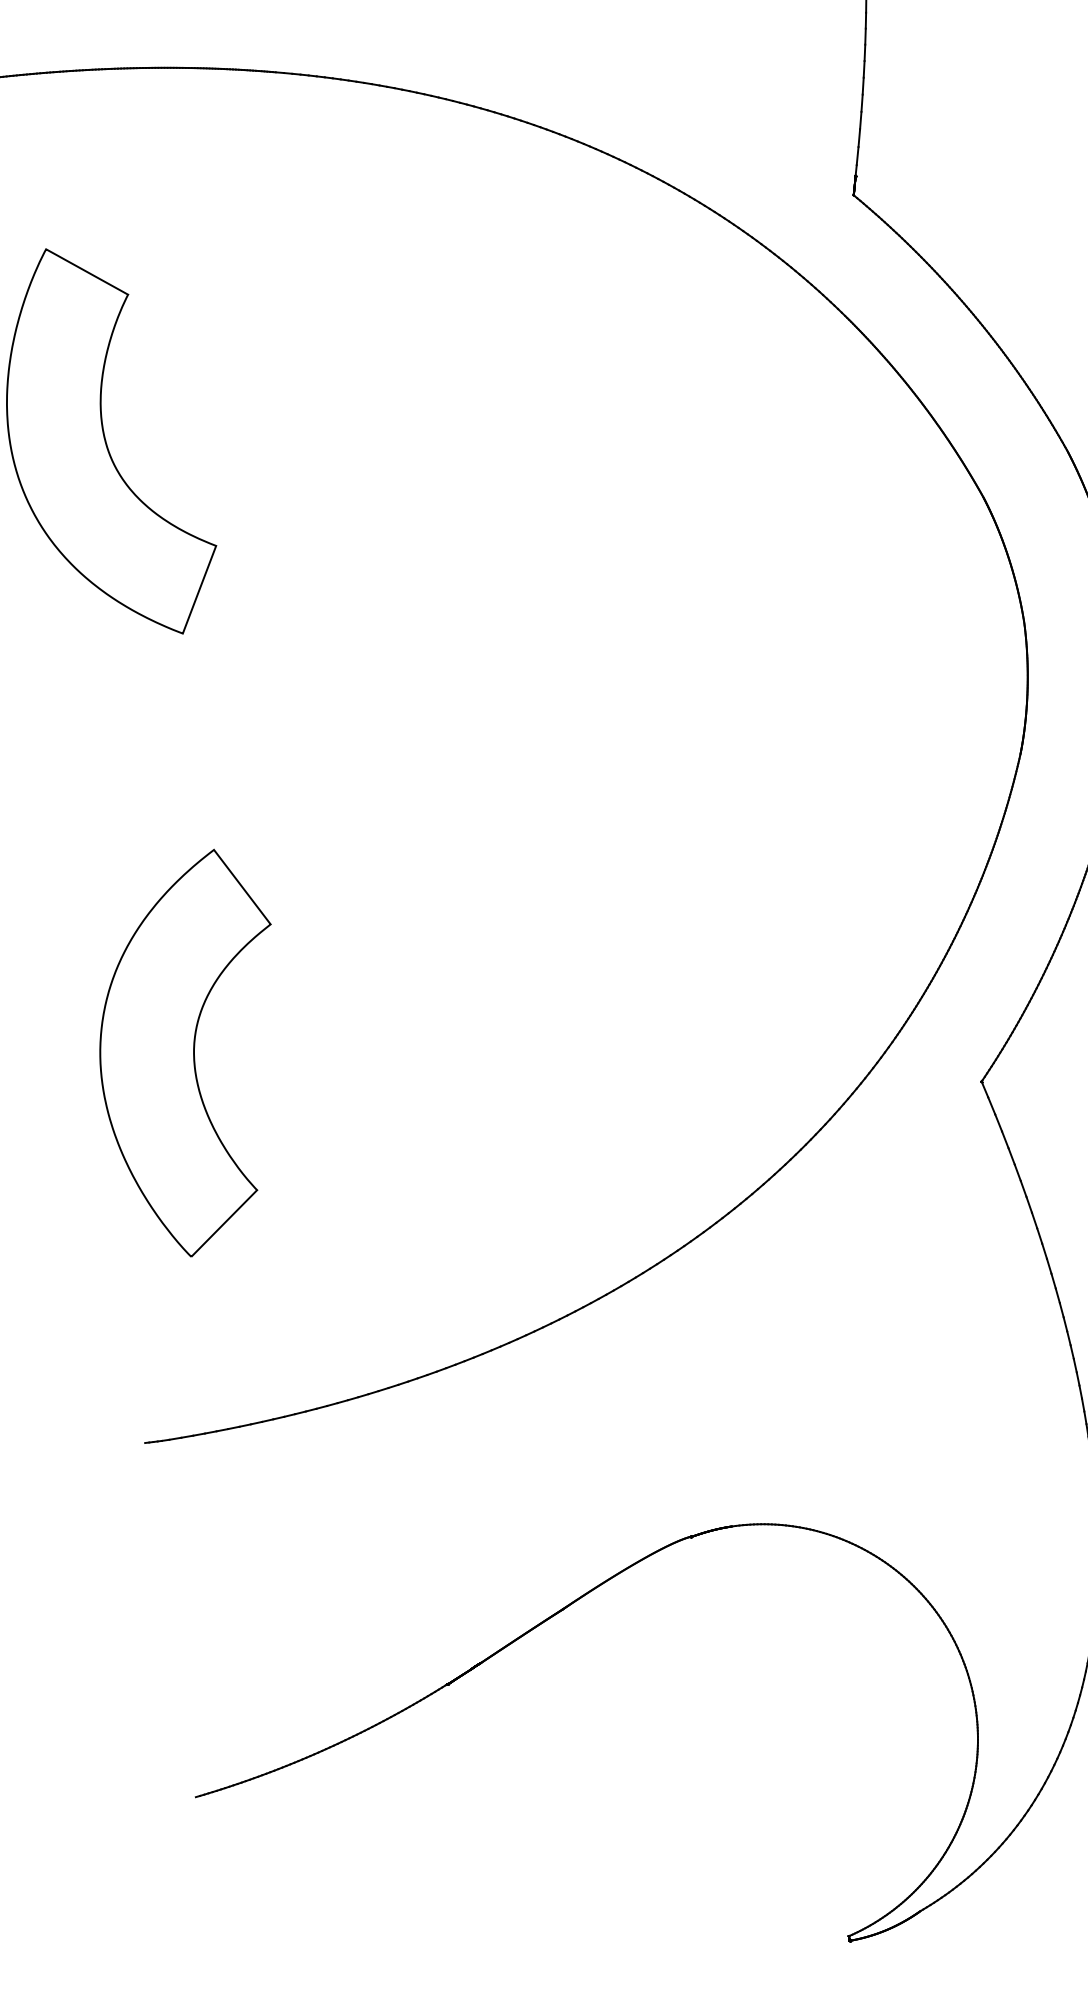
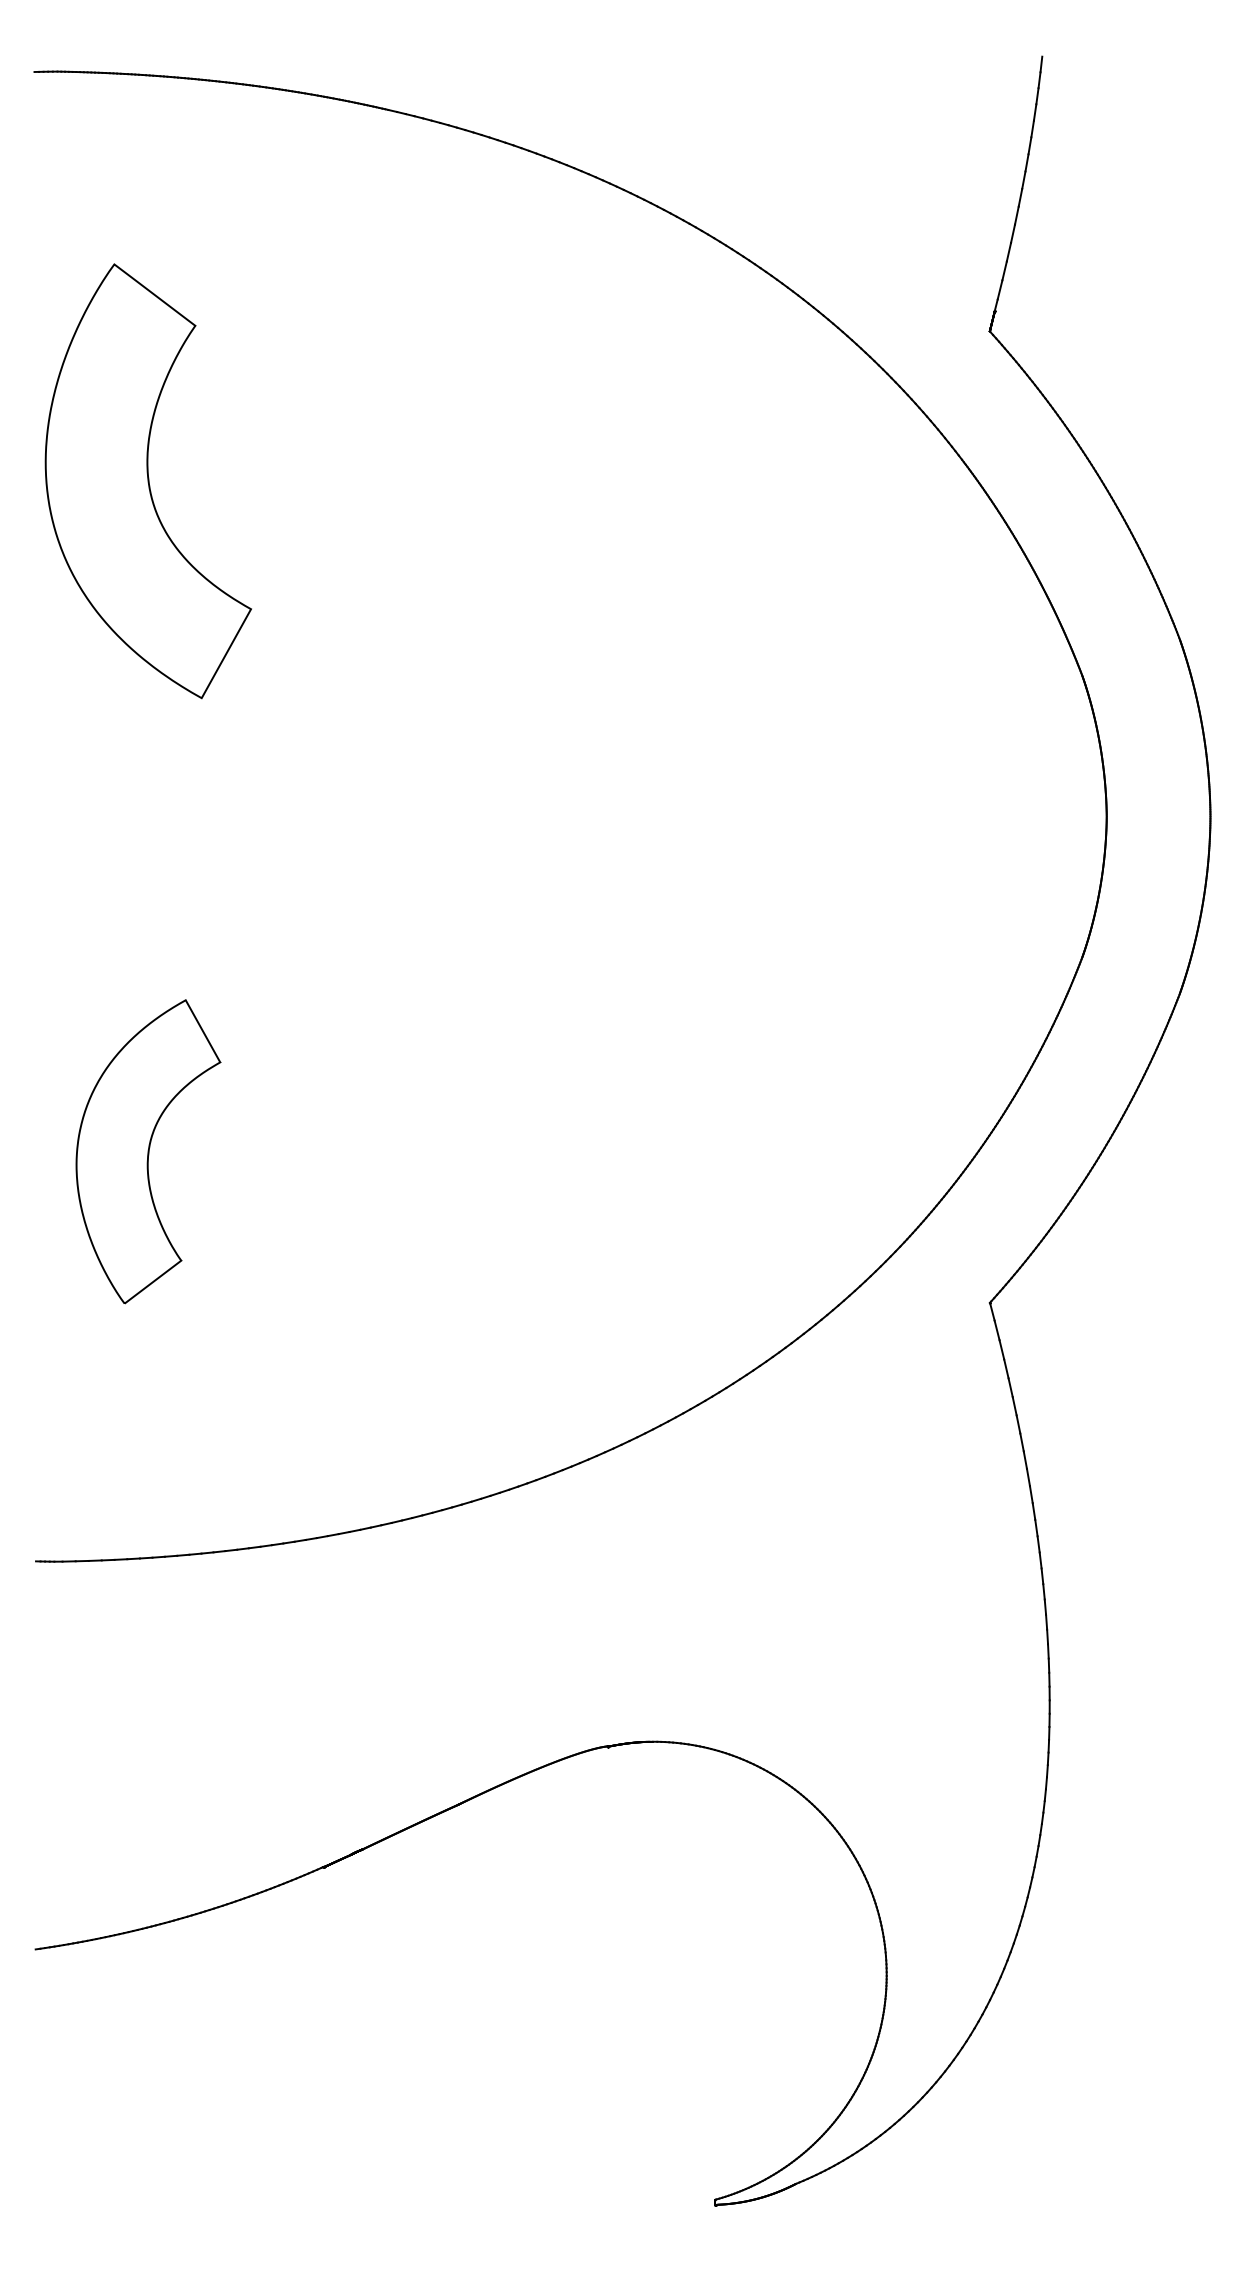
part: (193, 1054) -> (148, 1151), size x0.7

